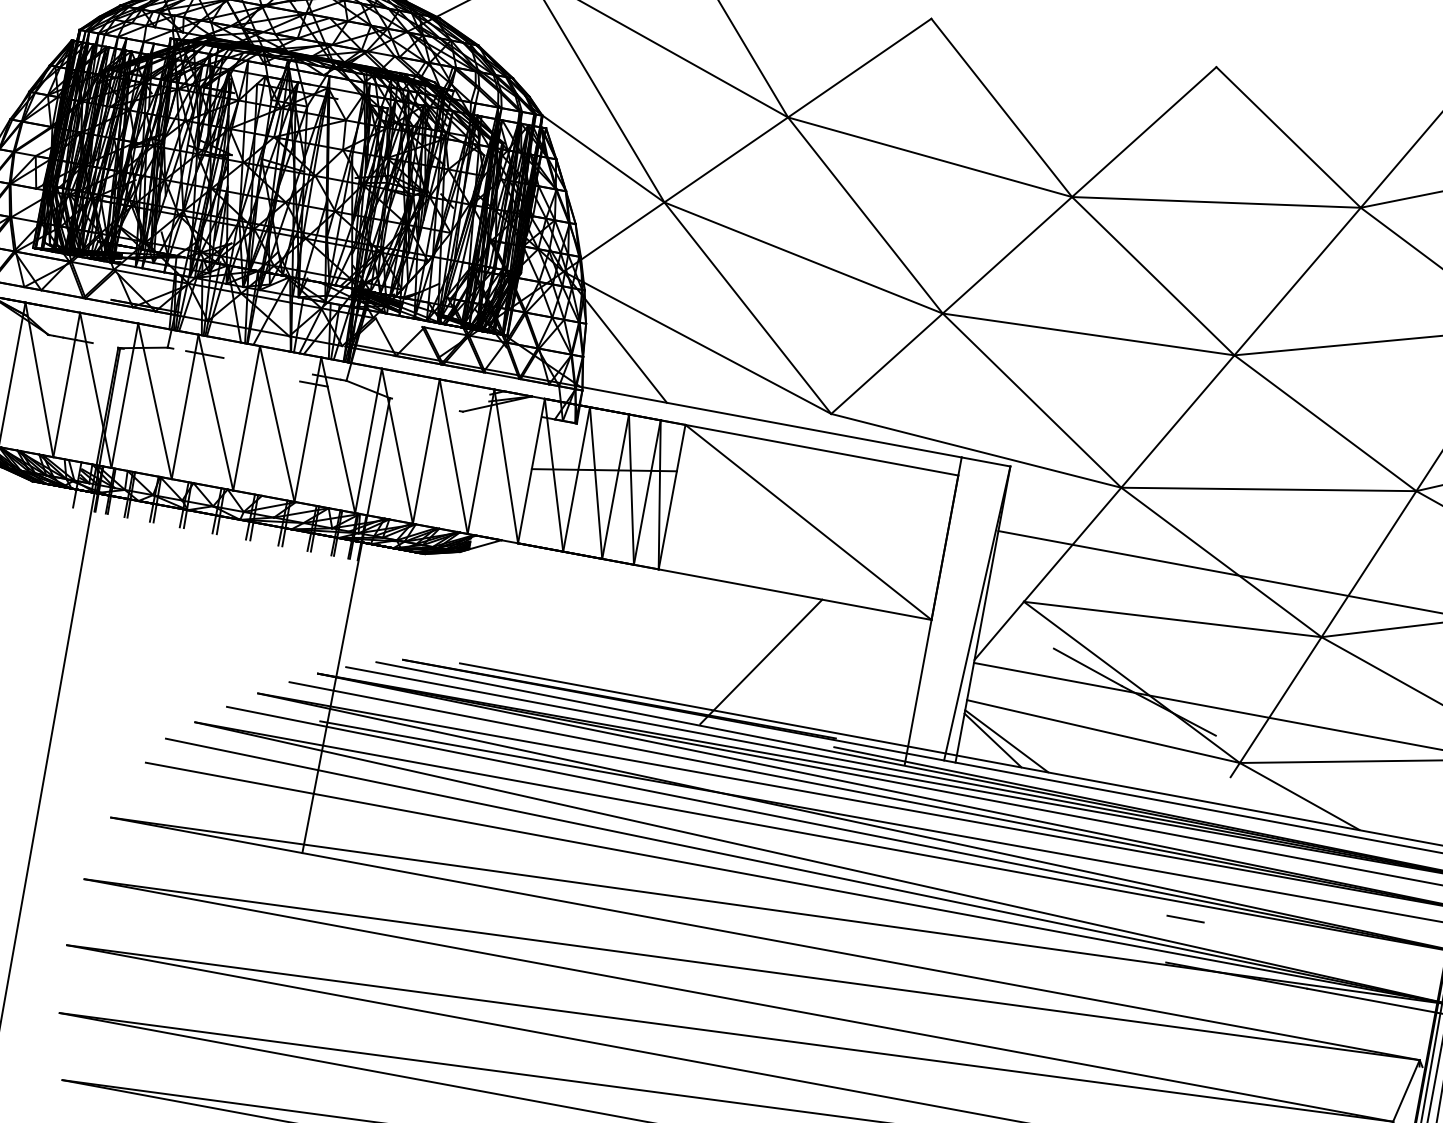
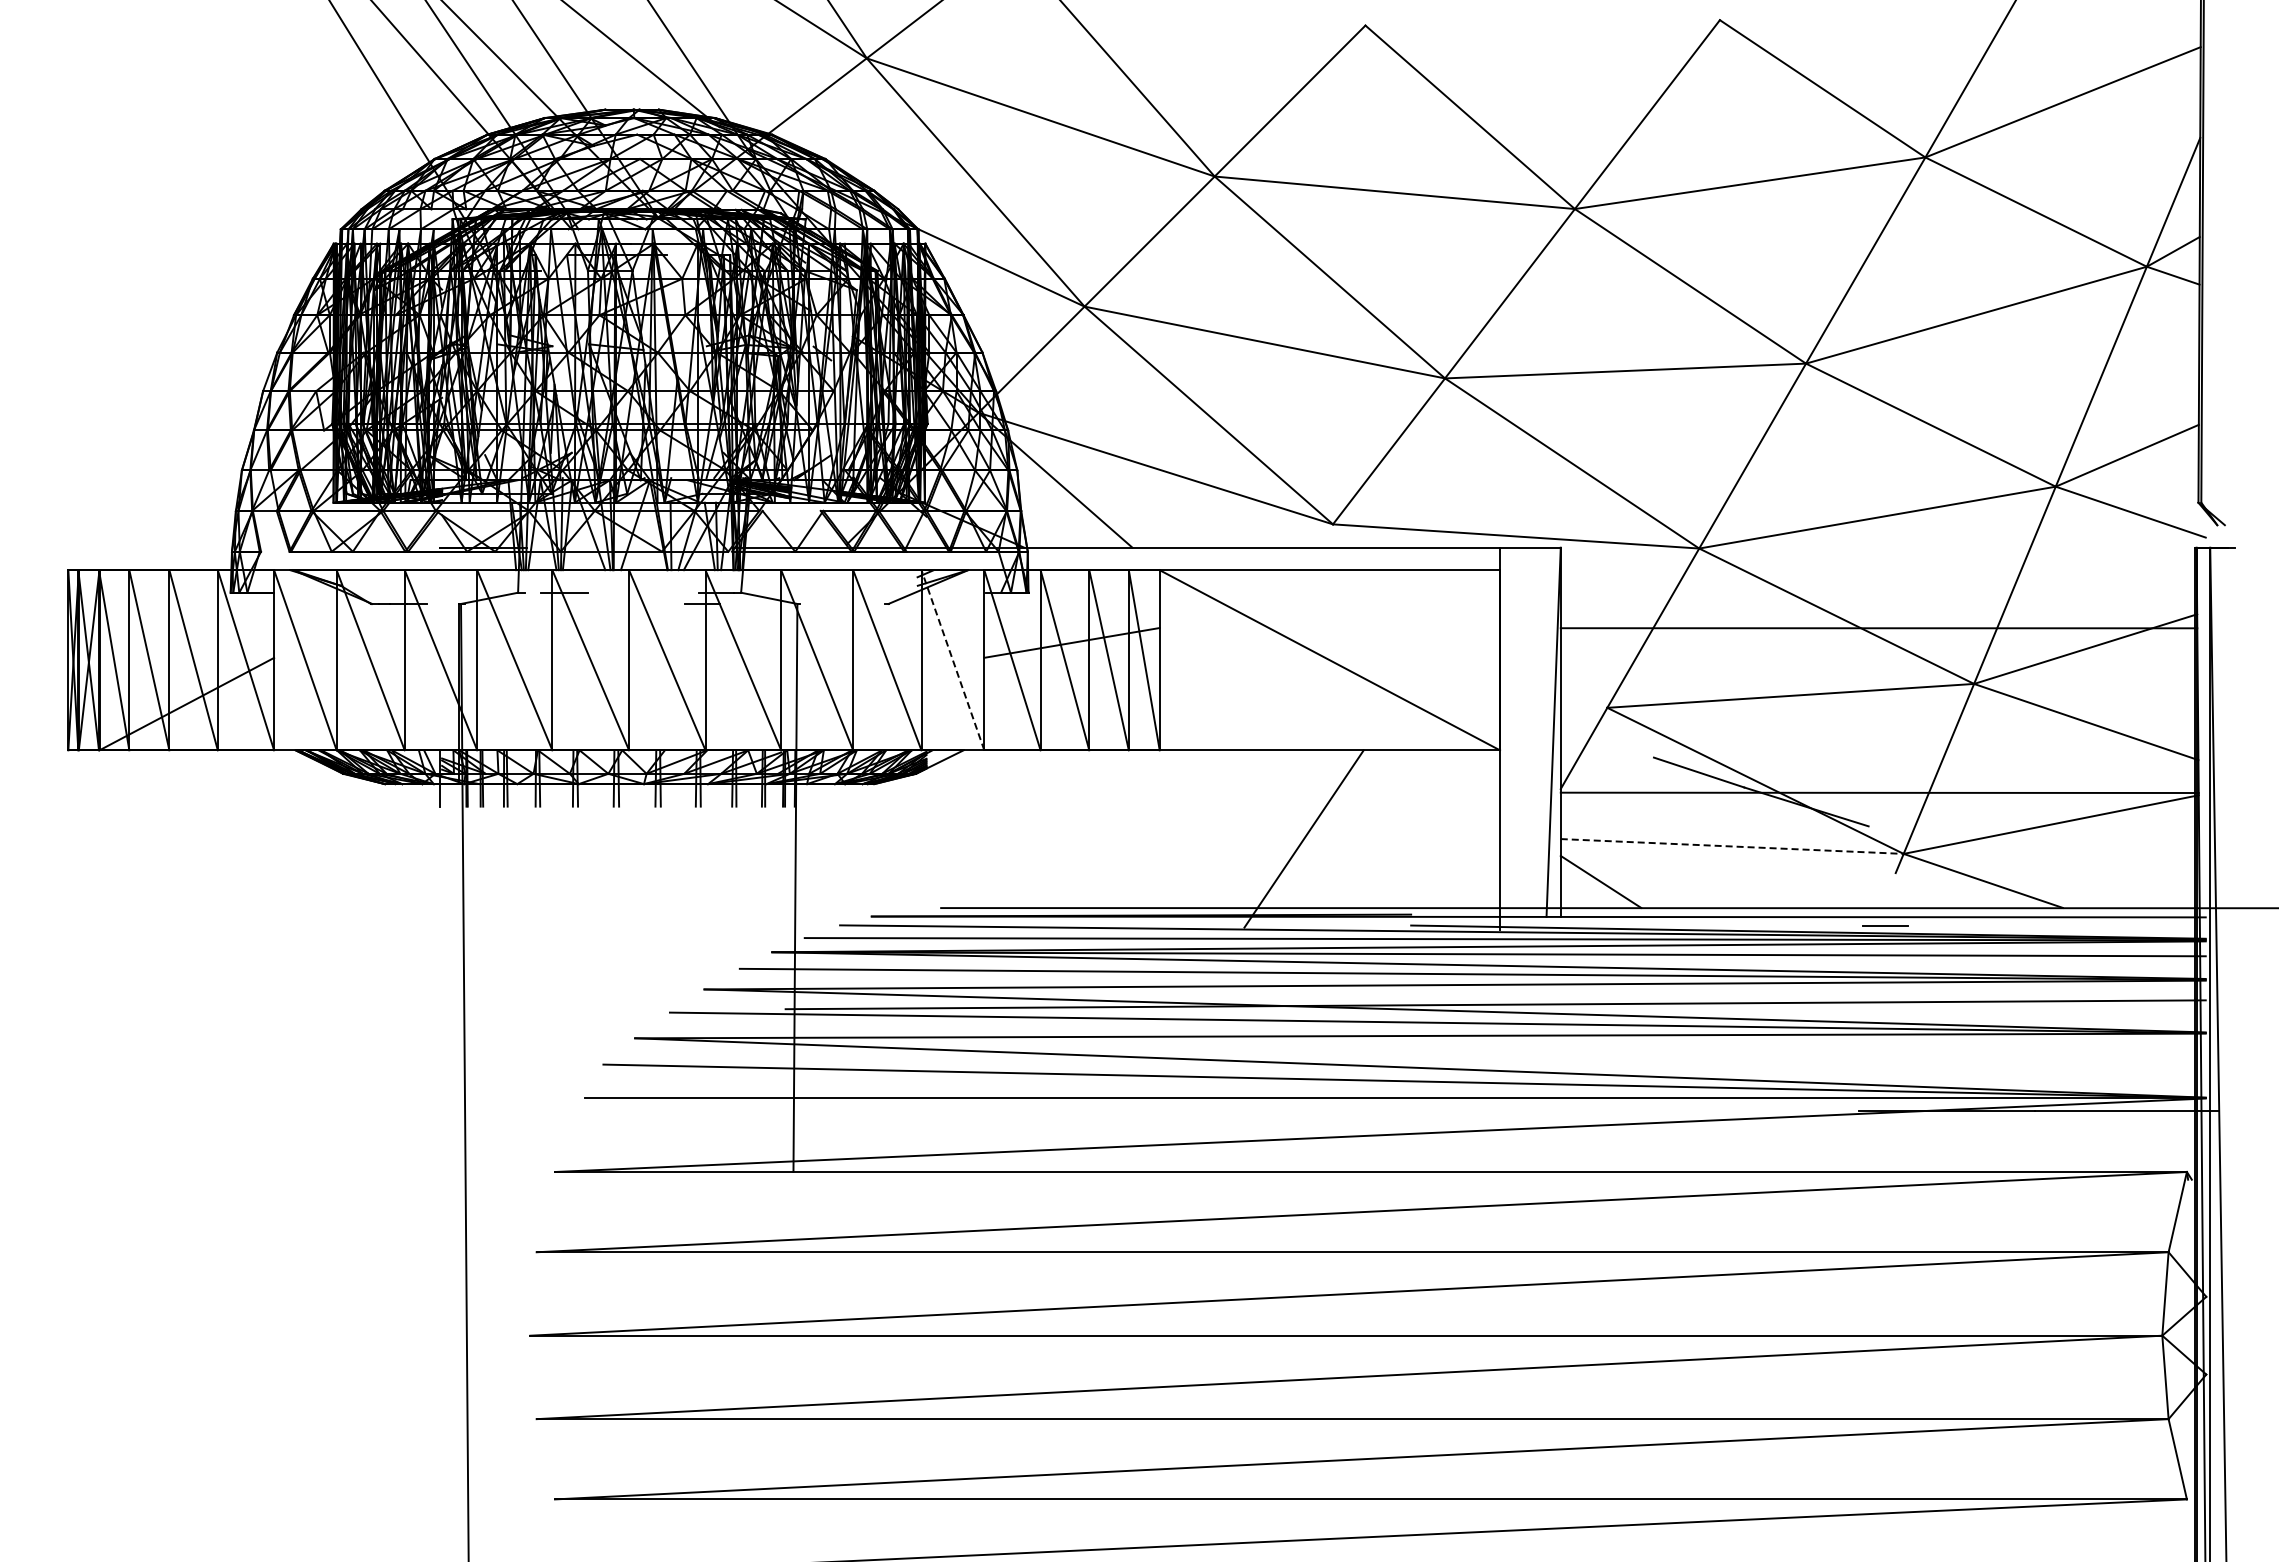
line: (506, 465) -> (952, 659), solid -> dashed
line: (1103, 731) -> (1732, 846), solid -> dashed
line: (1006, 740) -> (1617, 879), removed
line: (1186, 918) -> (1885, 925), moved

